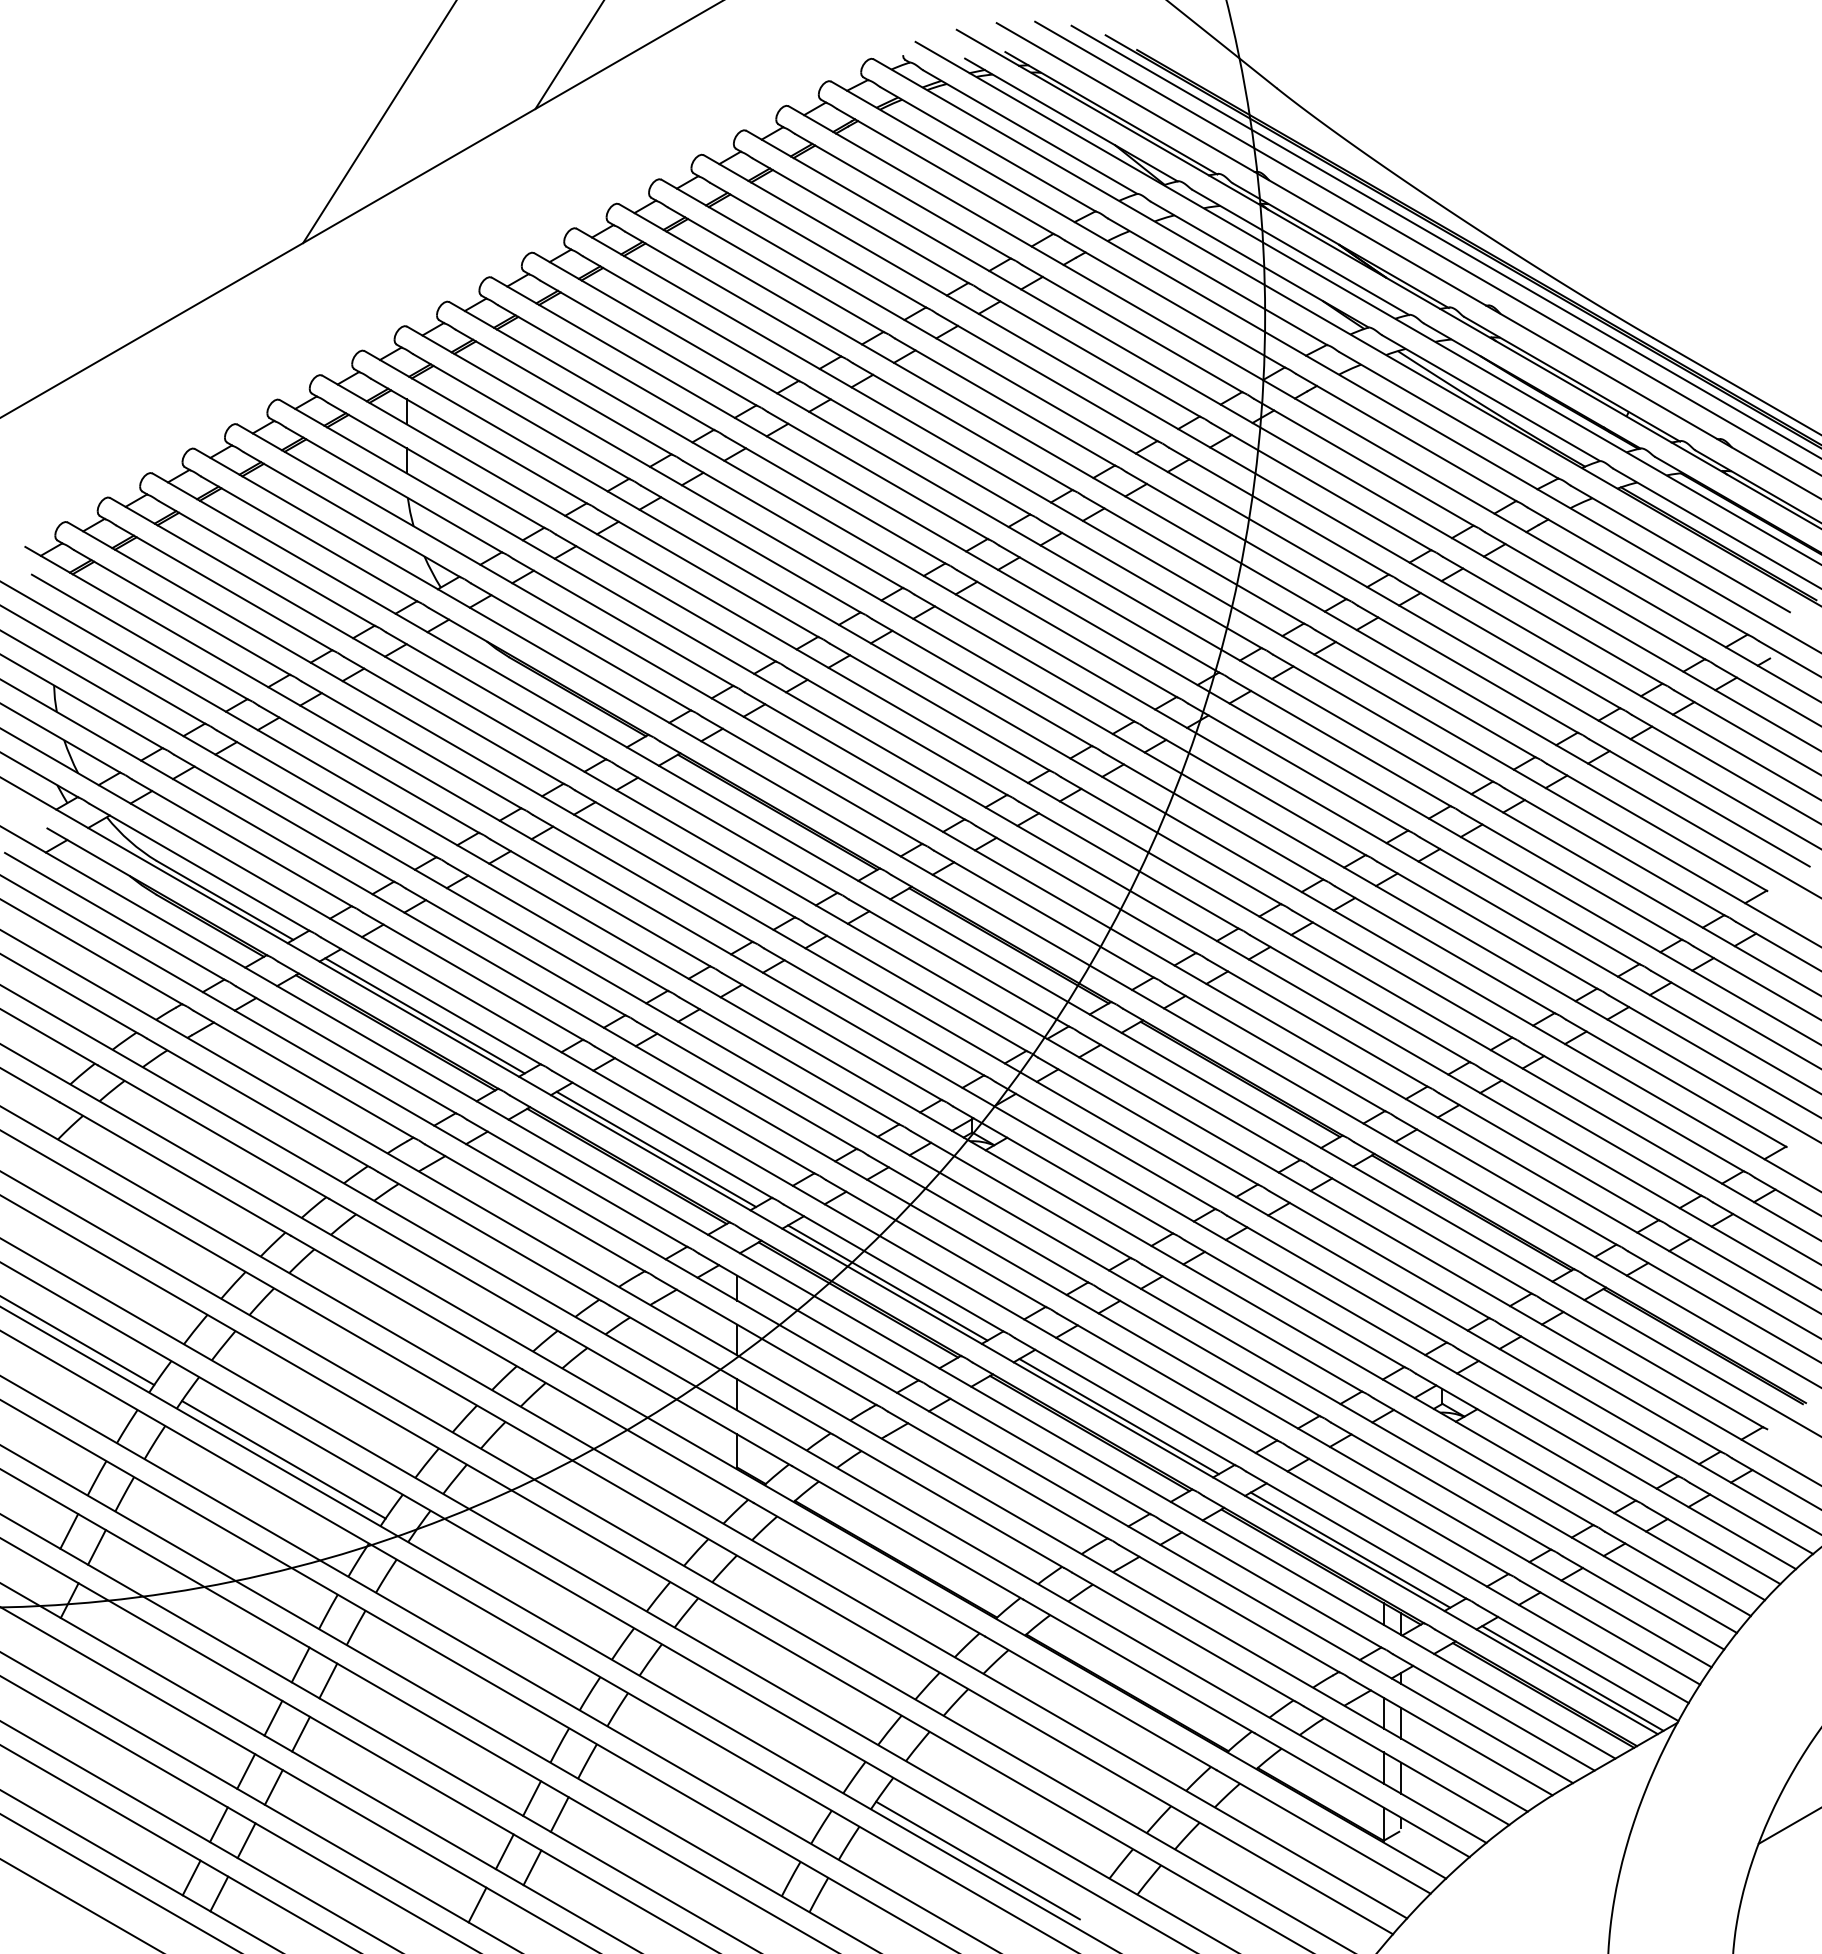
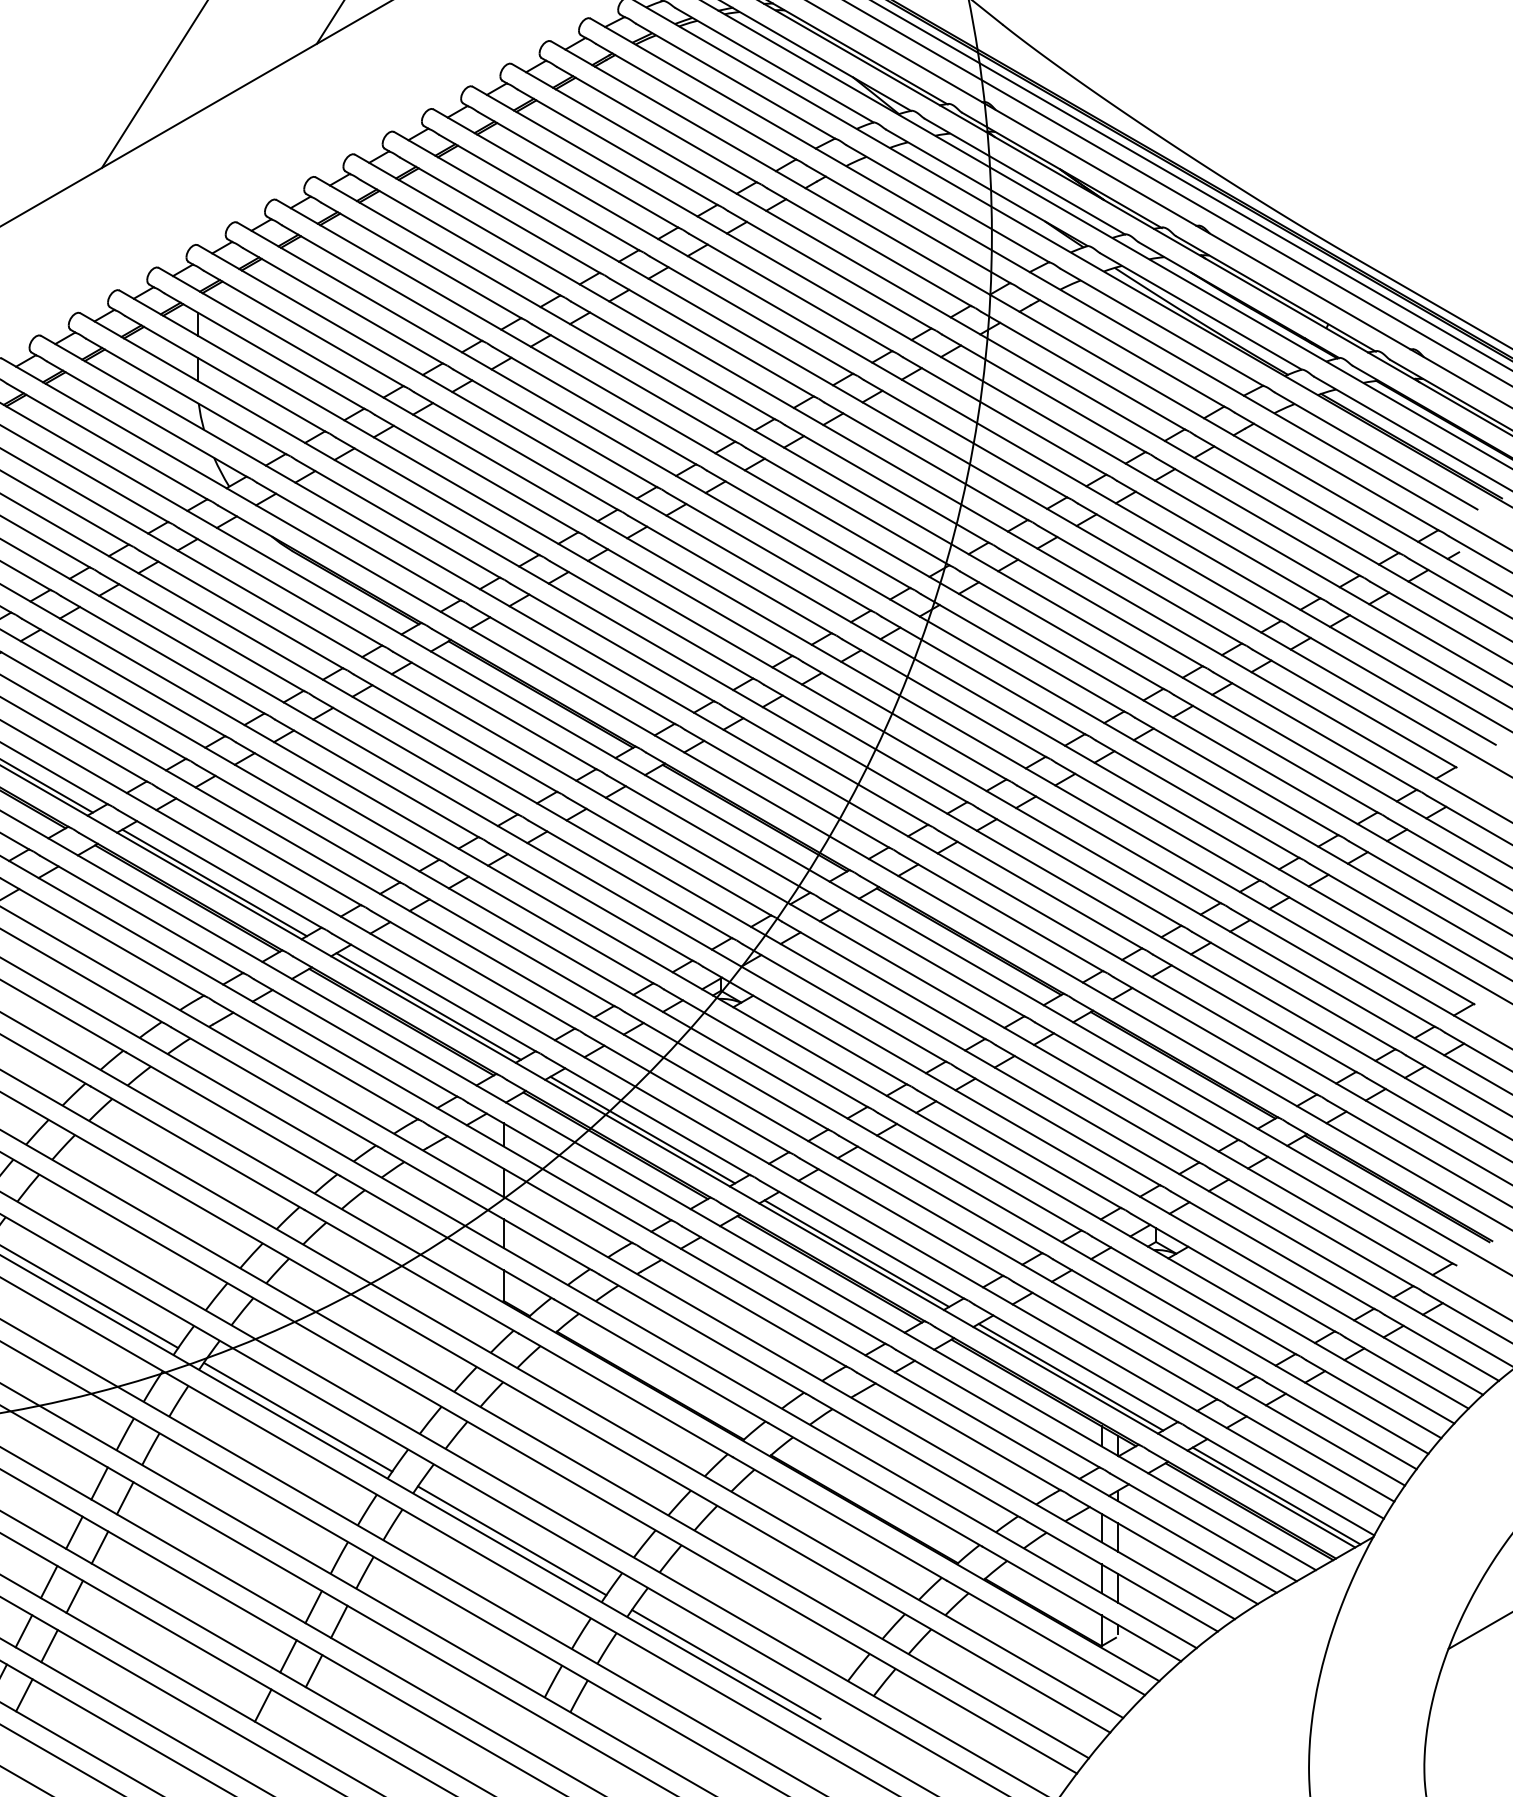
line: (515, 1593) -> (298, 1417), added
line: (746, 1726) -> (512, 1540), added

